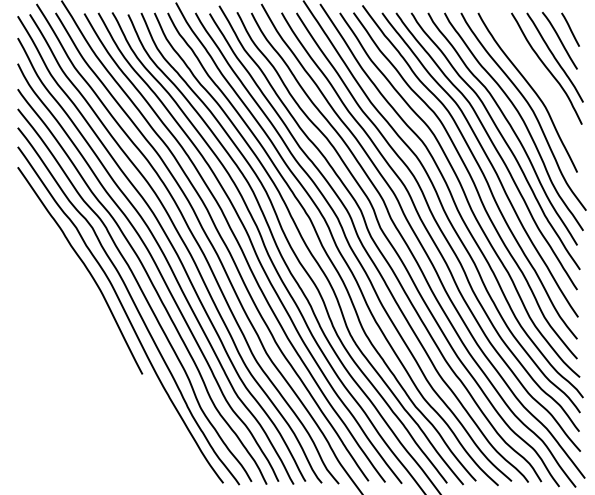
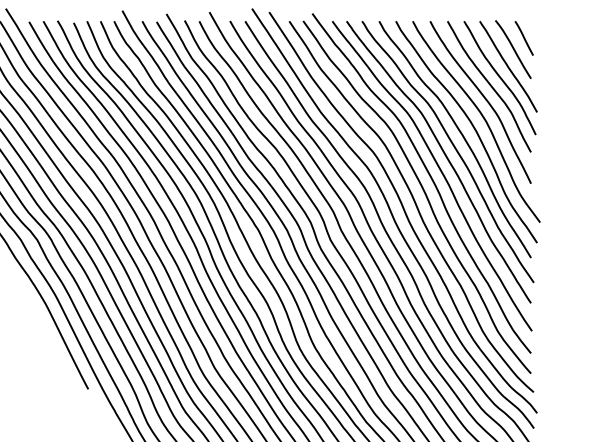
curve: (536, 76) -> (489, 85), added

